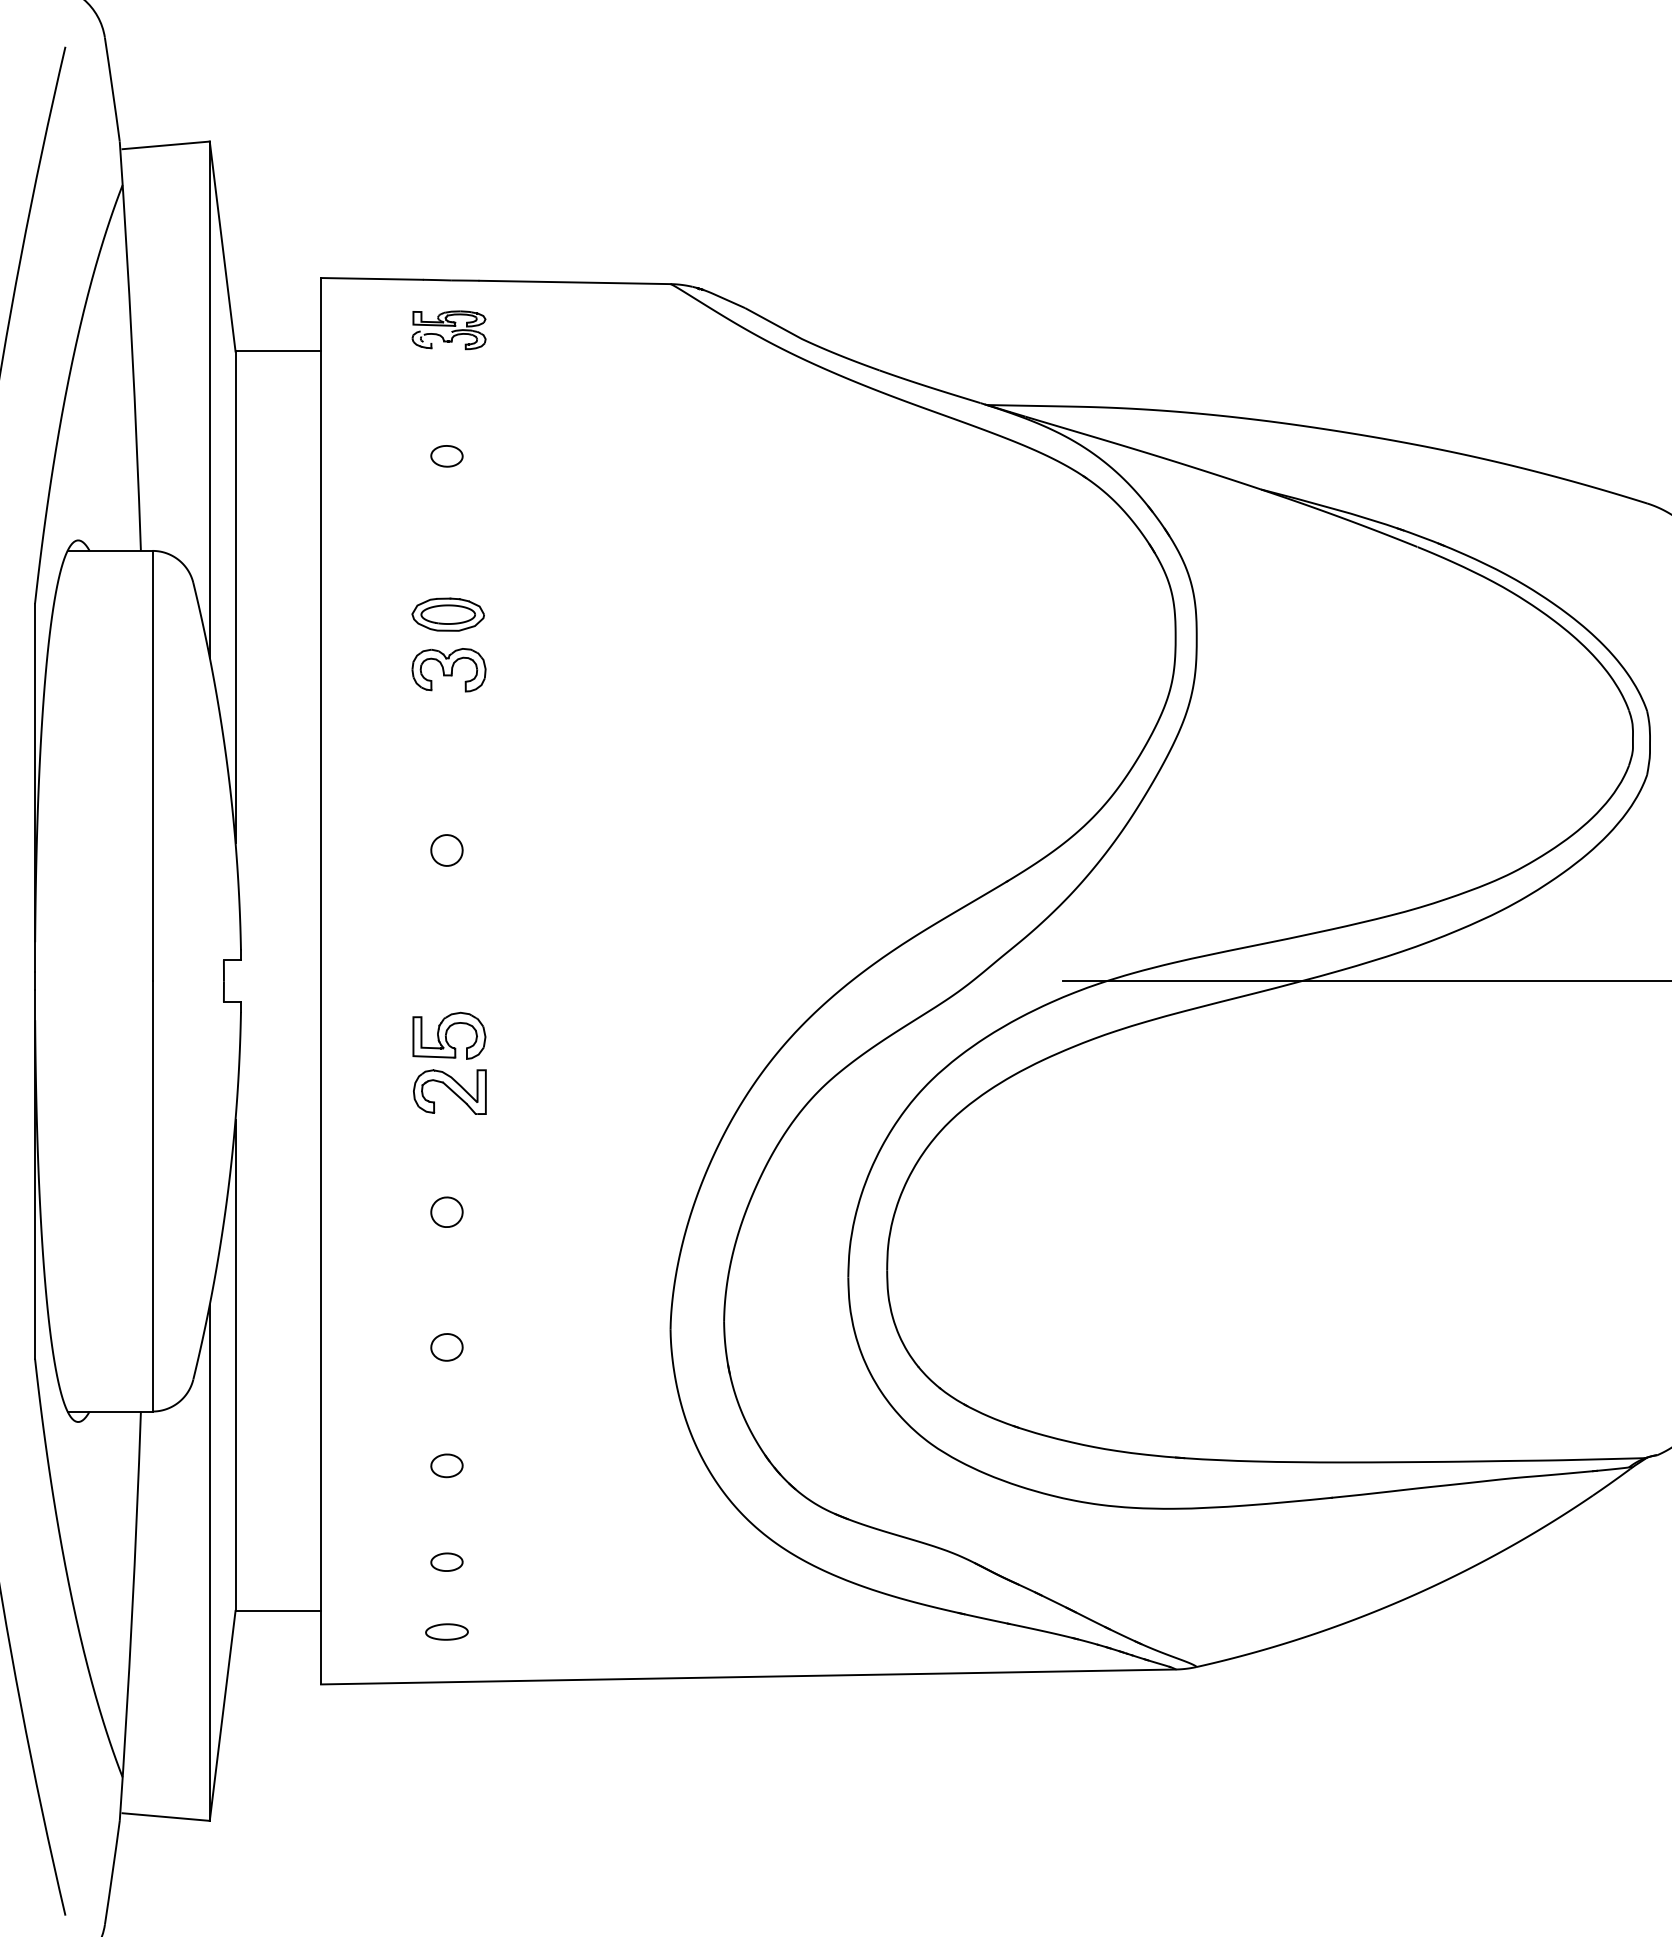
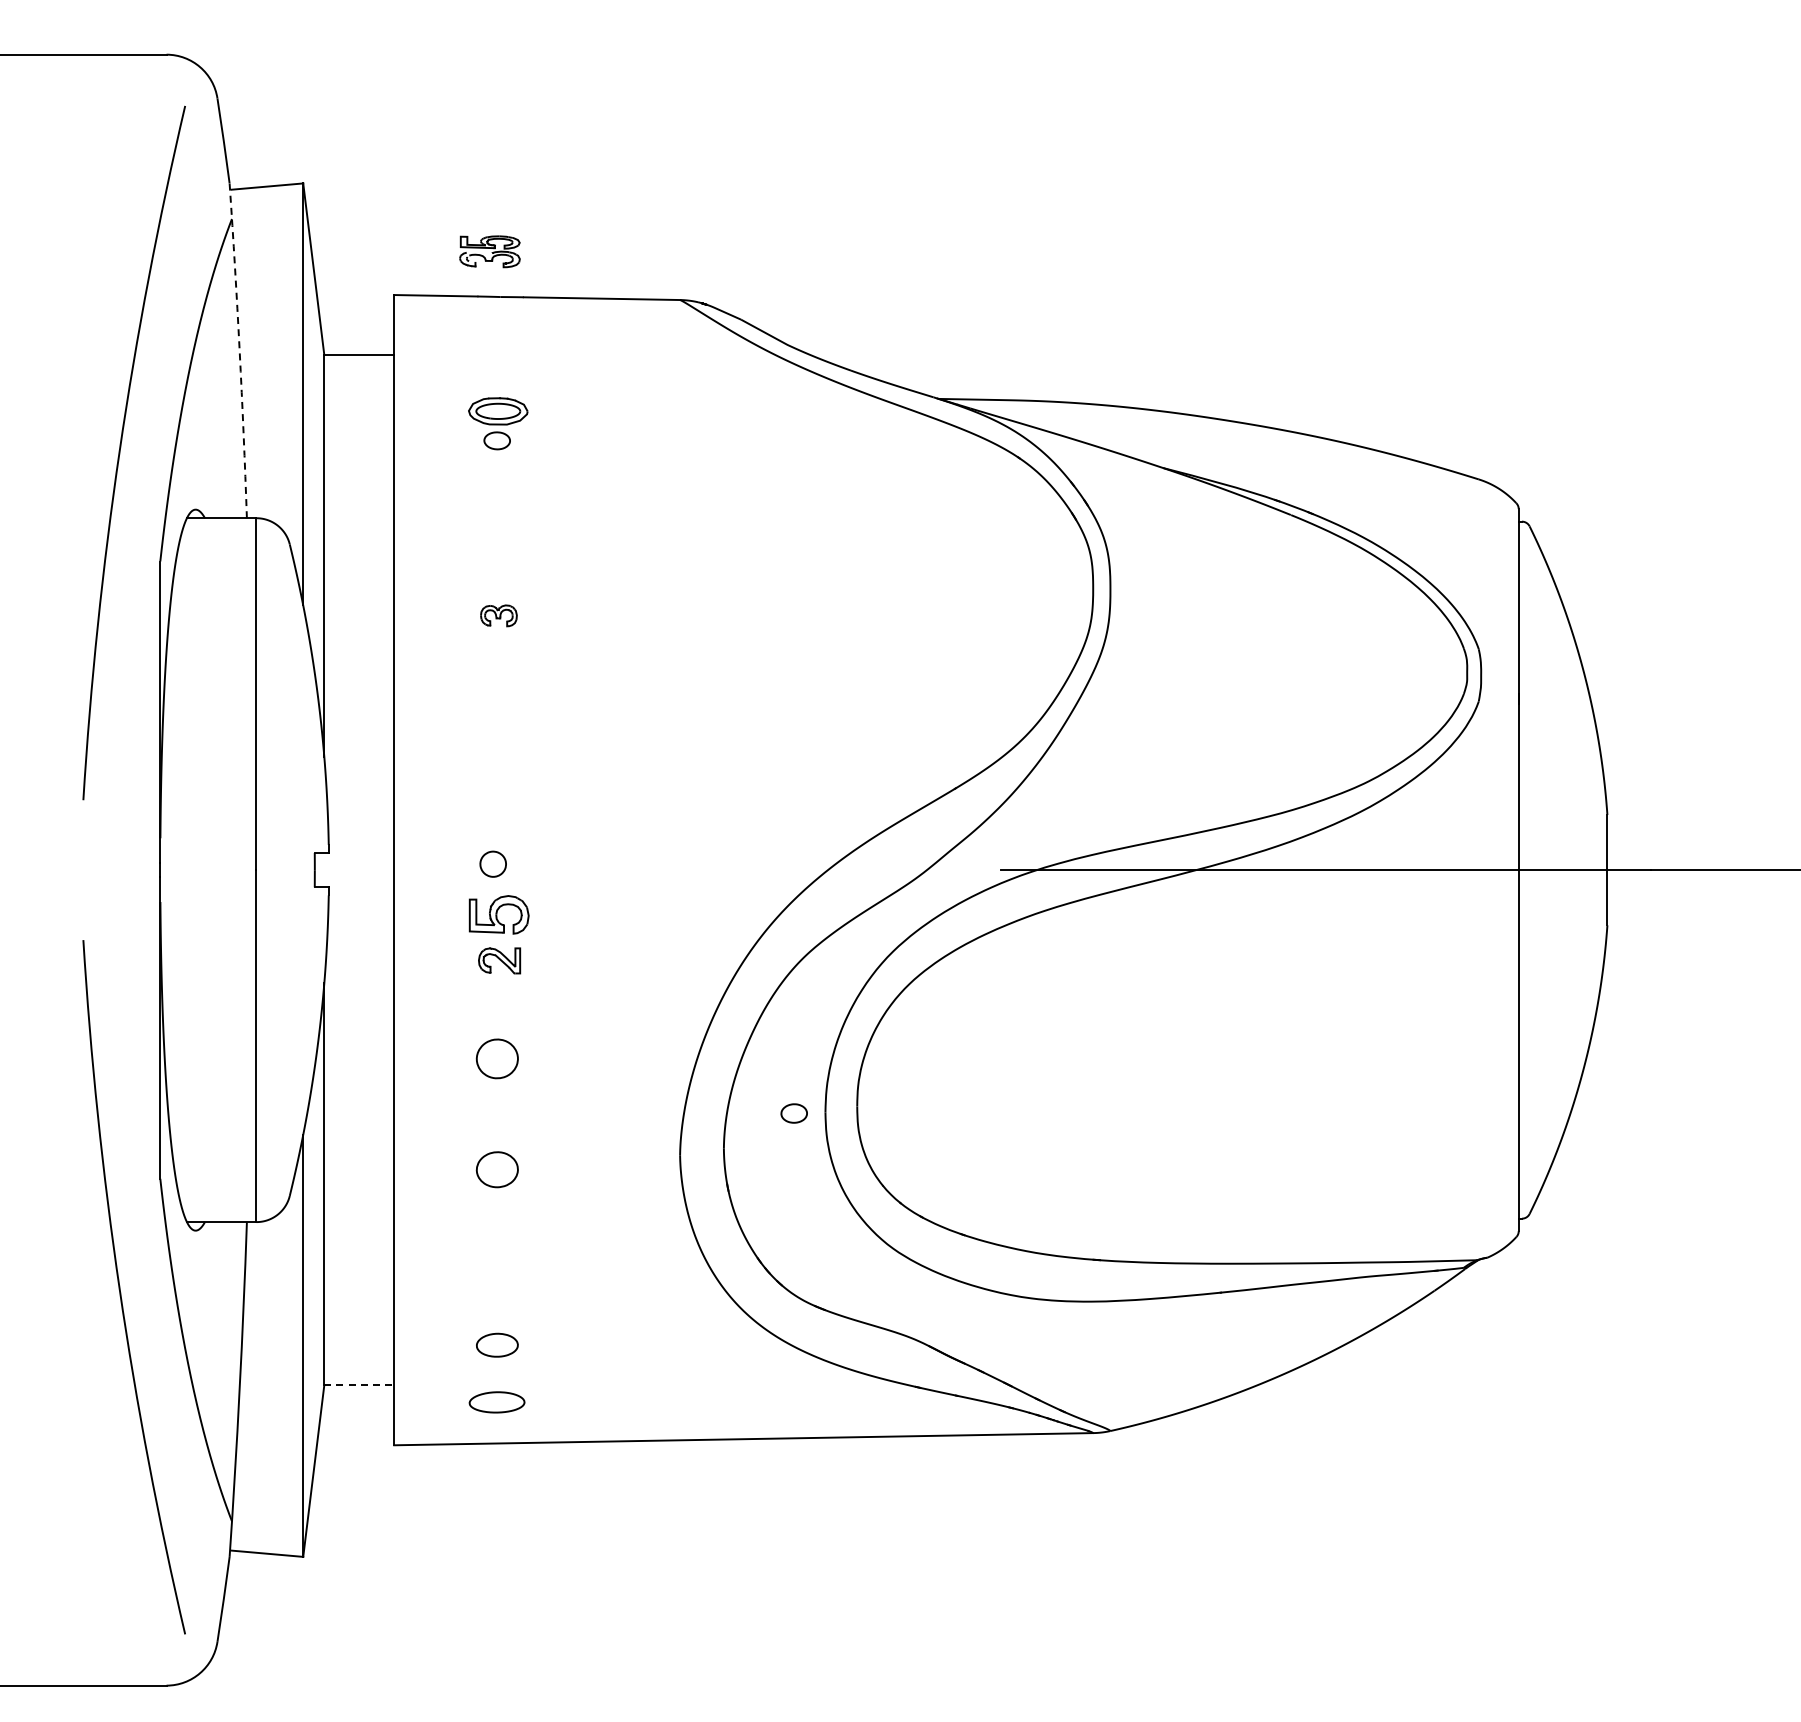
part: (448, 329) -> (489, 251), moved
arc: (131, 345) -> (239, 350), solid -> dashed
part: (448, 614) -> (498, 411), moved
part: (448, 669) -> (498, 615), size x0.6
part: (446, 849) -> (492, 863), moved
part: (449, 1091) -> (499, 960), size x0.7
part: (446, 1212) -> (496, 1059), size x1.6
part: (446, 1347) -> (496, 1169), size x1.6
part: (446, 1465) -> (793, 1113), moved
part: (446, 1562) -> (496, 1345), size x1.6
line: (278, 1611) -> (359, 1385), solid -> dashed
part: (447, 1632) -> (497, 1402), size x1.6

